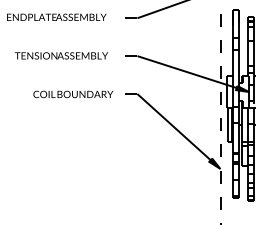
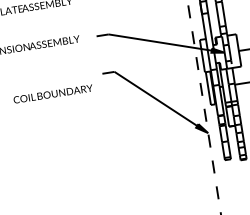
text: (73, 94) -> (53, 94), moved

